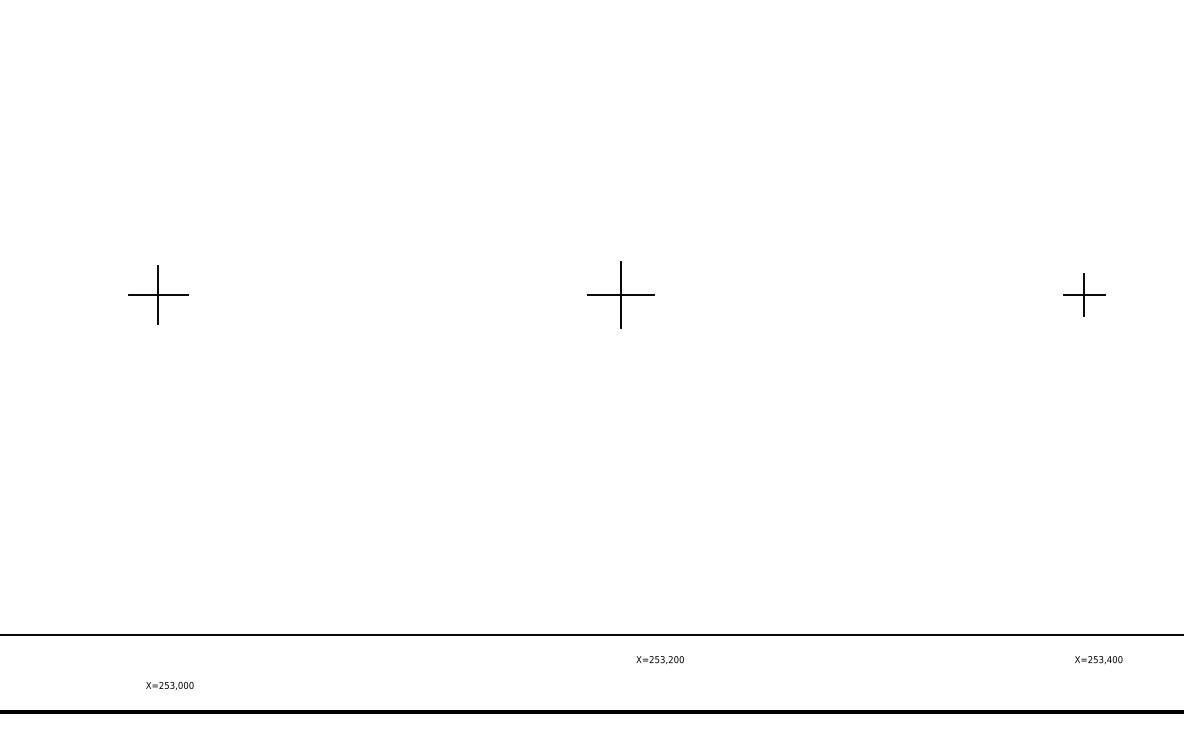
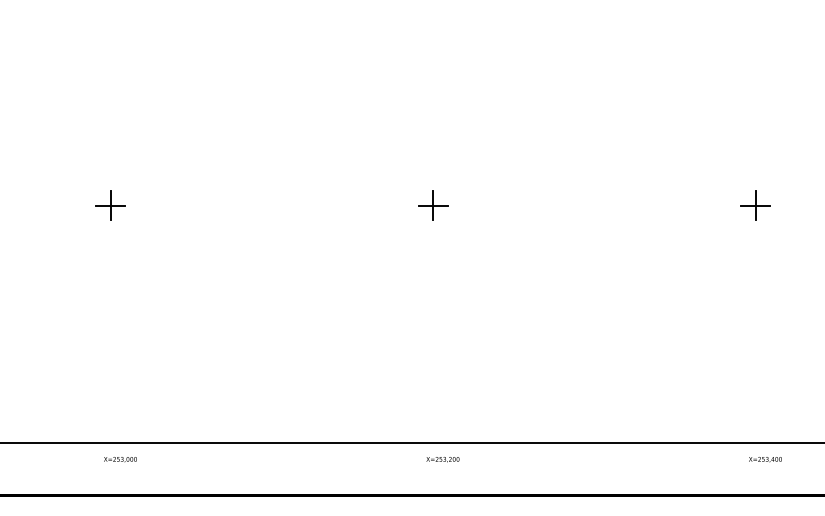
part: (158, 295) -> (110, 205), size x0.71
part: (622, 295) -> (433, 205), size x0.62
text: (659, 659) -> (442, 459), moved
text: (169, 685) -> (120, 459), moved

